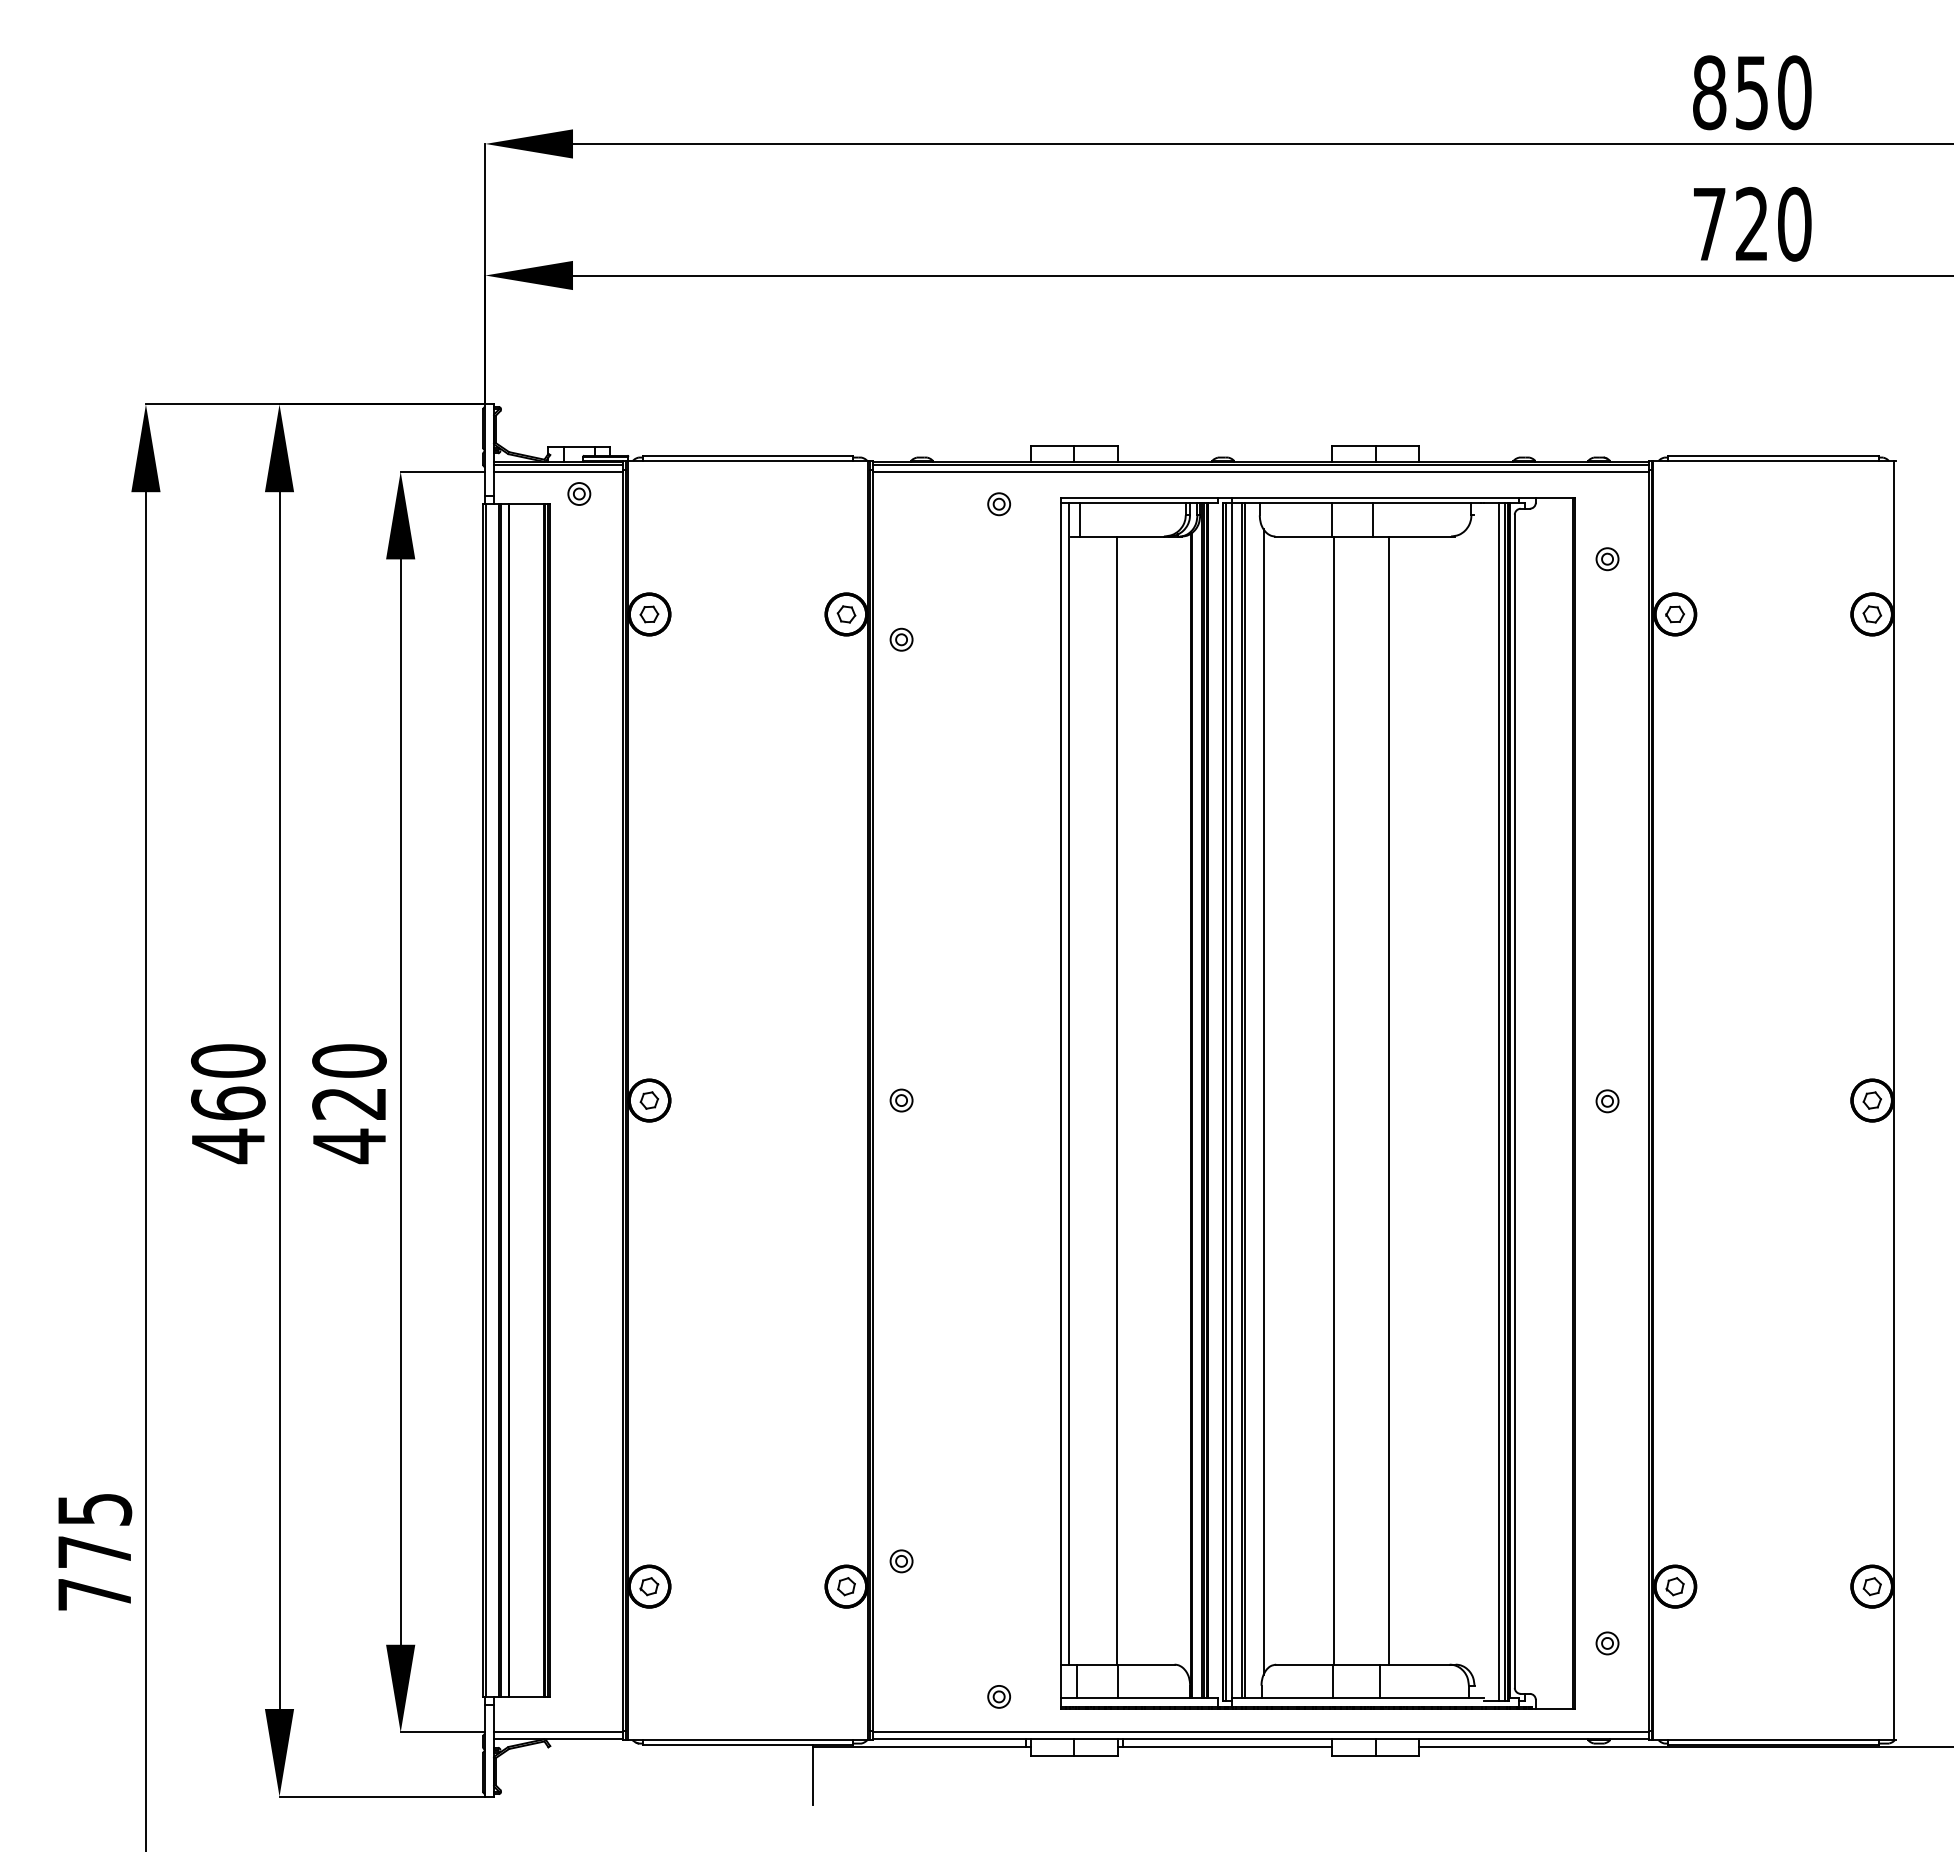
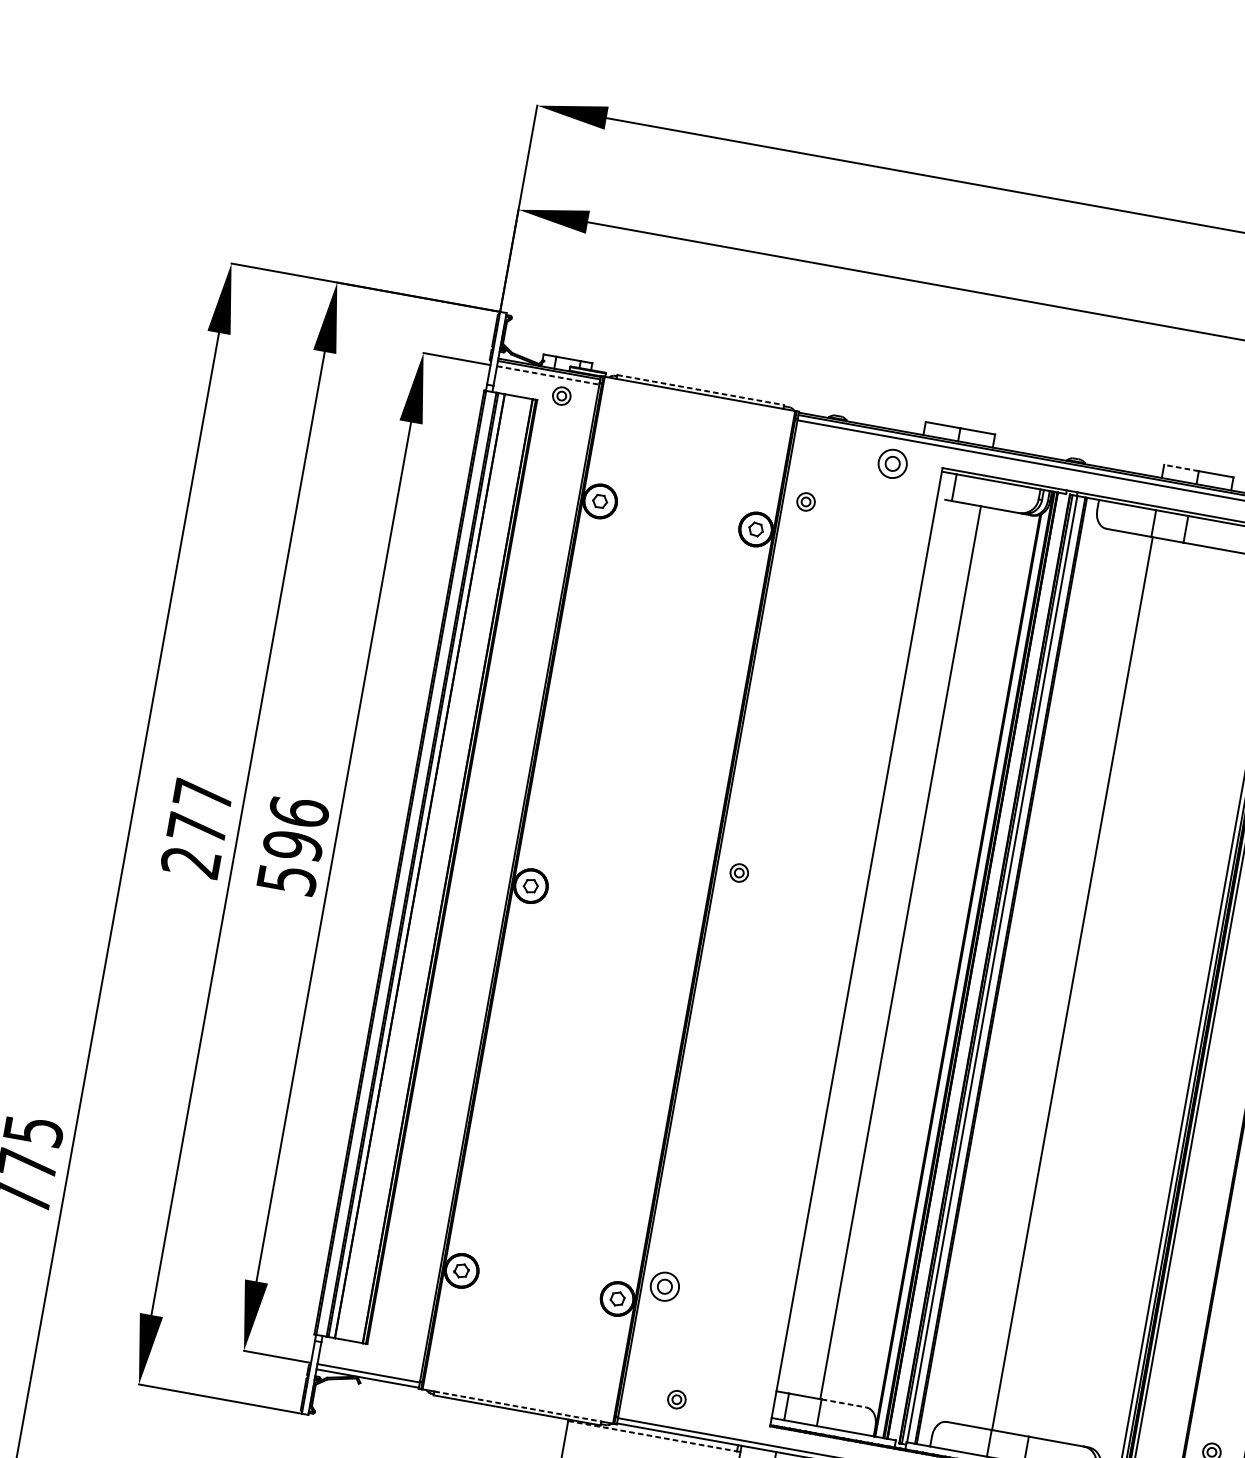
line: (1353, 445) -> (1181, 467), solid -> dashed
line: (748, 456) -> (701, 390), solid -> dashed
line: (558, 471) -> (548, 375), solid -> dashed
part: (998, 504) -> (892, 464), size x1.6
part: (901, 639) -> (806, 501), moved
line: (1068, 1083) -> (865, 932), removed
part: (901, 1100) -> (739, 872), moved
line: (1388, 1100) -> (1115, 991), removed
line: (1263, 1101) -> (1016, 974), removed
text: (227, 1104) -> (196, 829), 460 -> 277
text: (349, 1104) -> (292, 846), 420 -> 596
part: (901, 1561) -> (664, 1286), size x1.6
line: (1146, 1664) -> (844, 1403), solid -> dashed
part: (998, 1696) -> (676, 1399), moved
line: (748, 1740) -> (518, 1406), solid -> dashed
line: (919, 1746) -> (652, 1435), solid -> dashed

